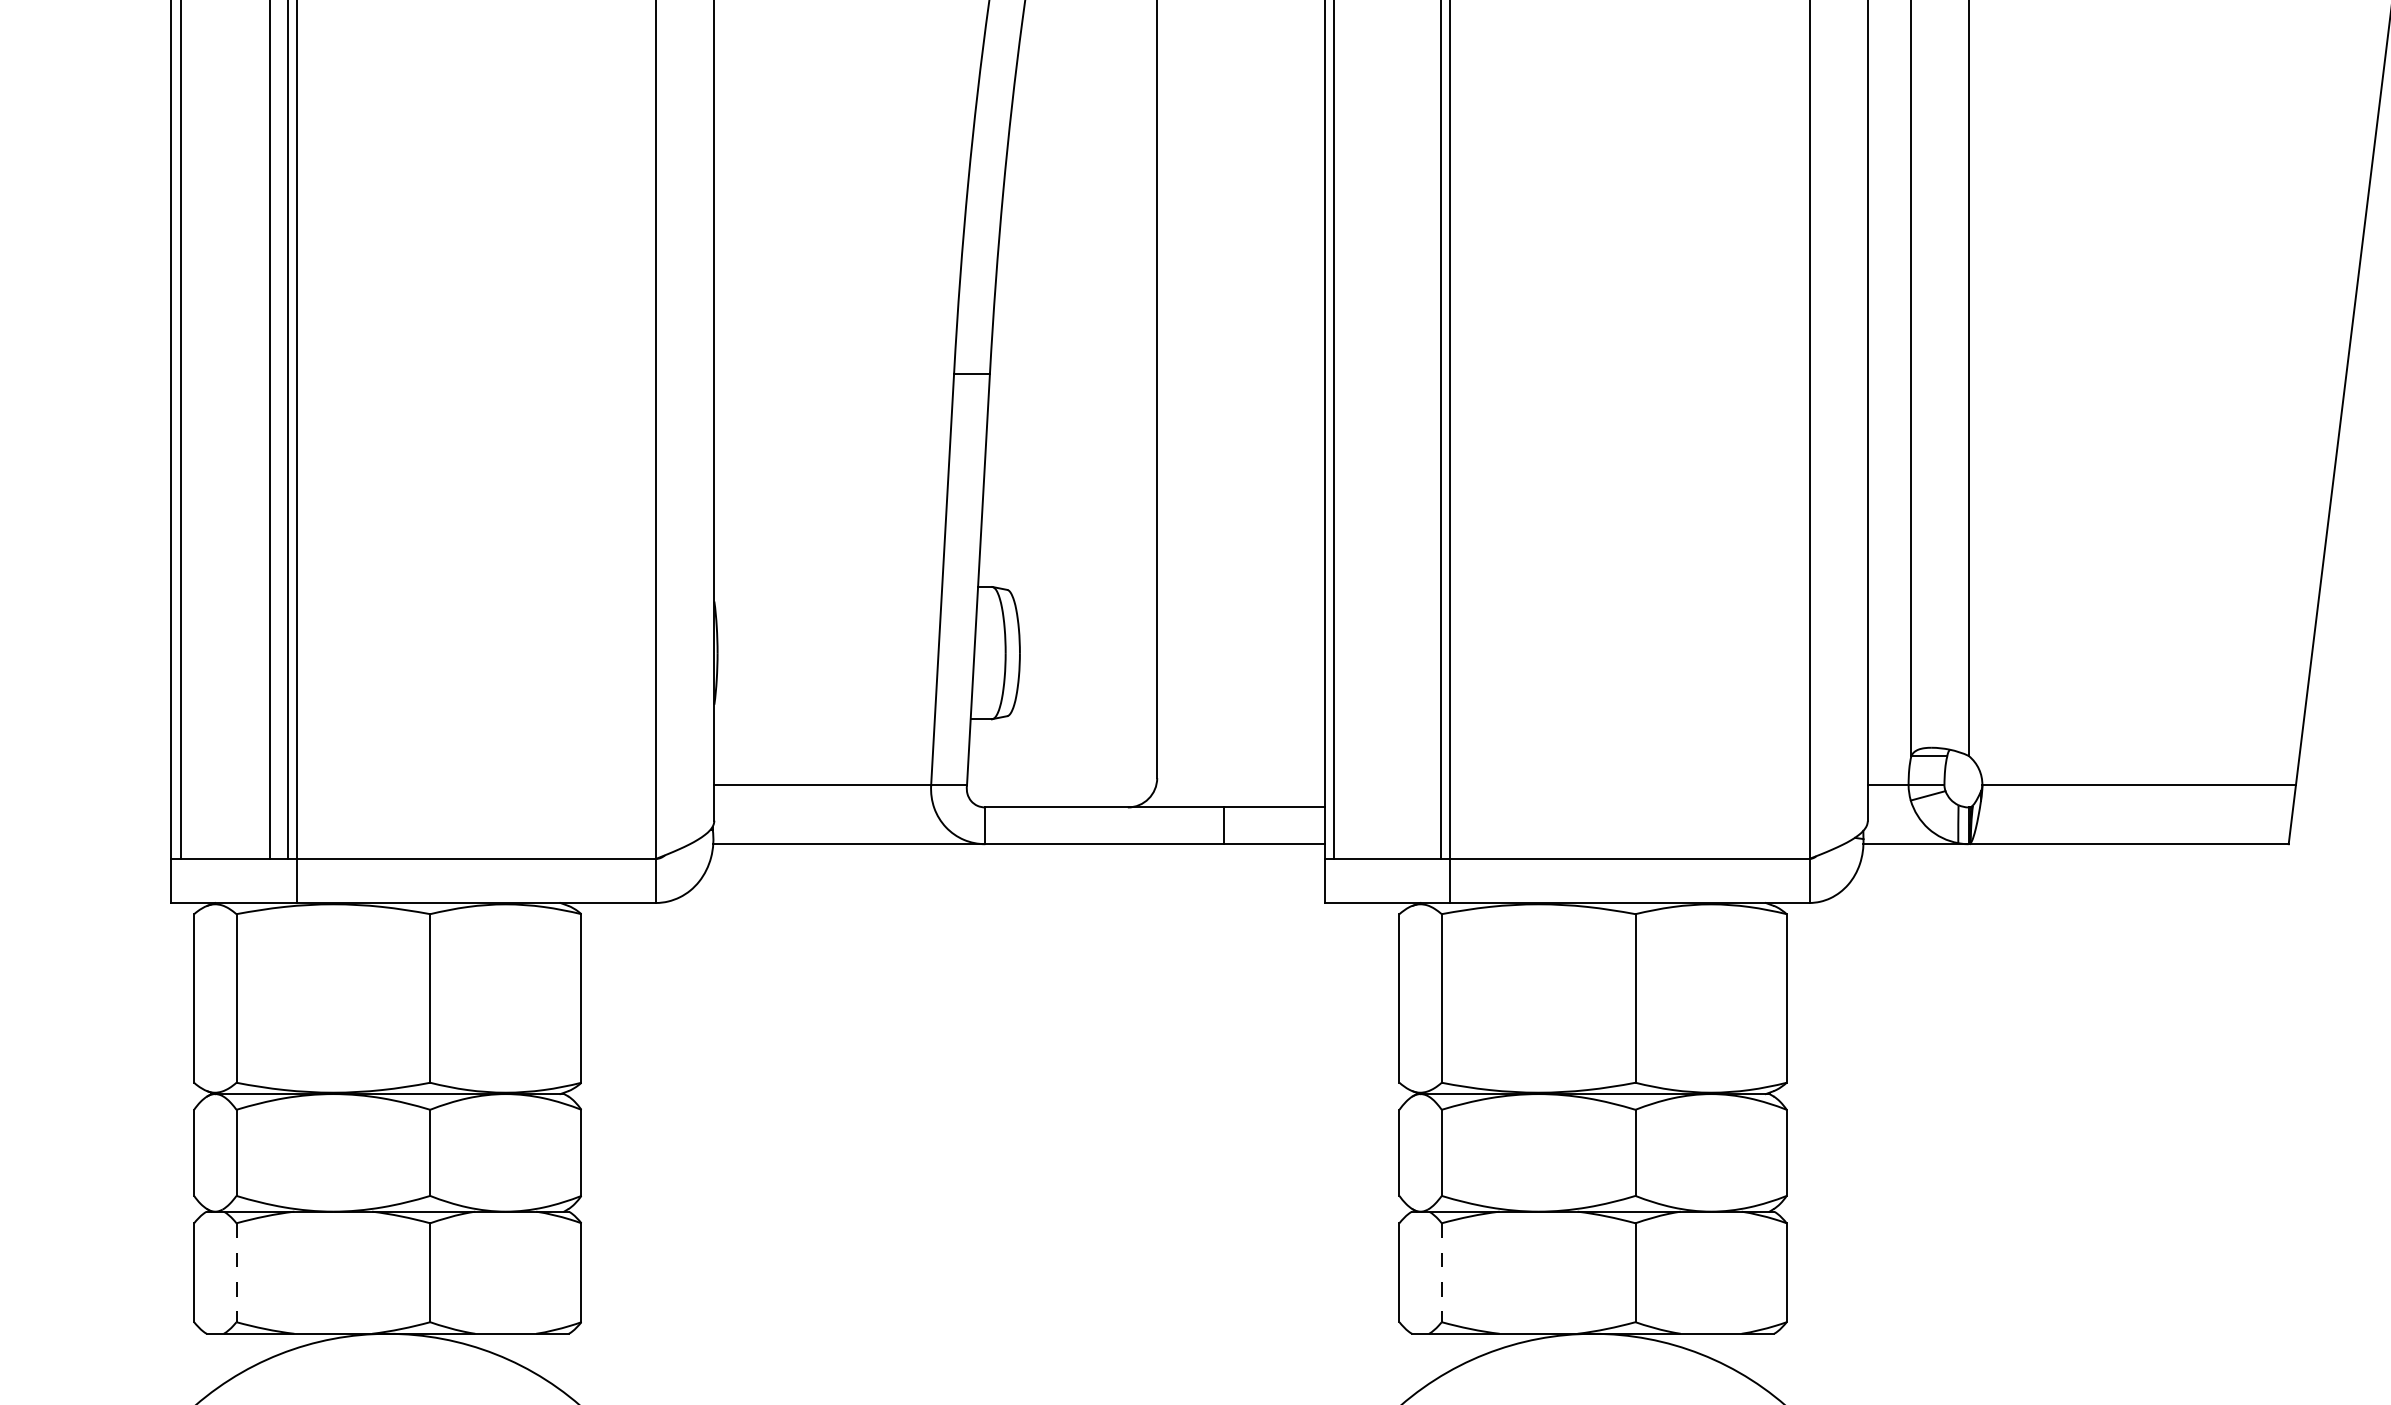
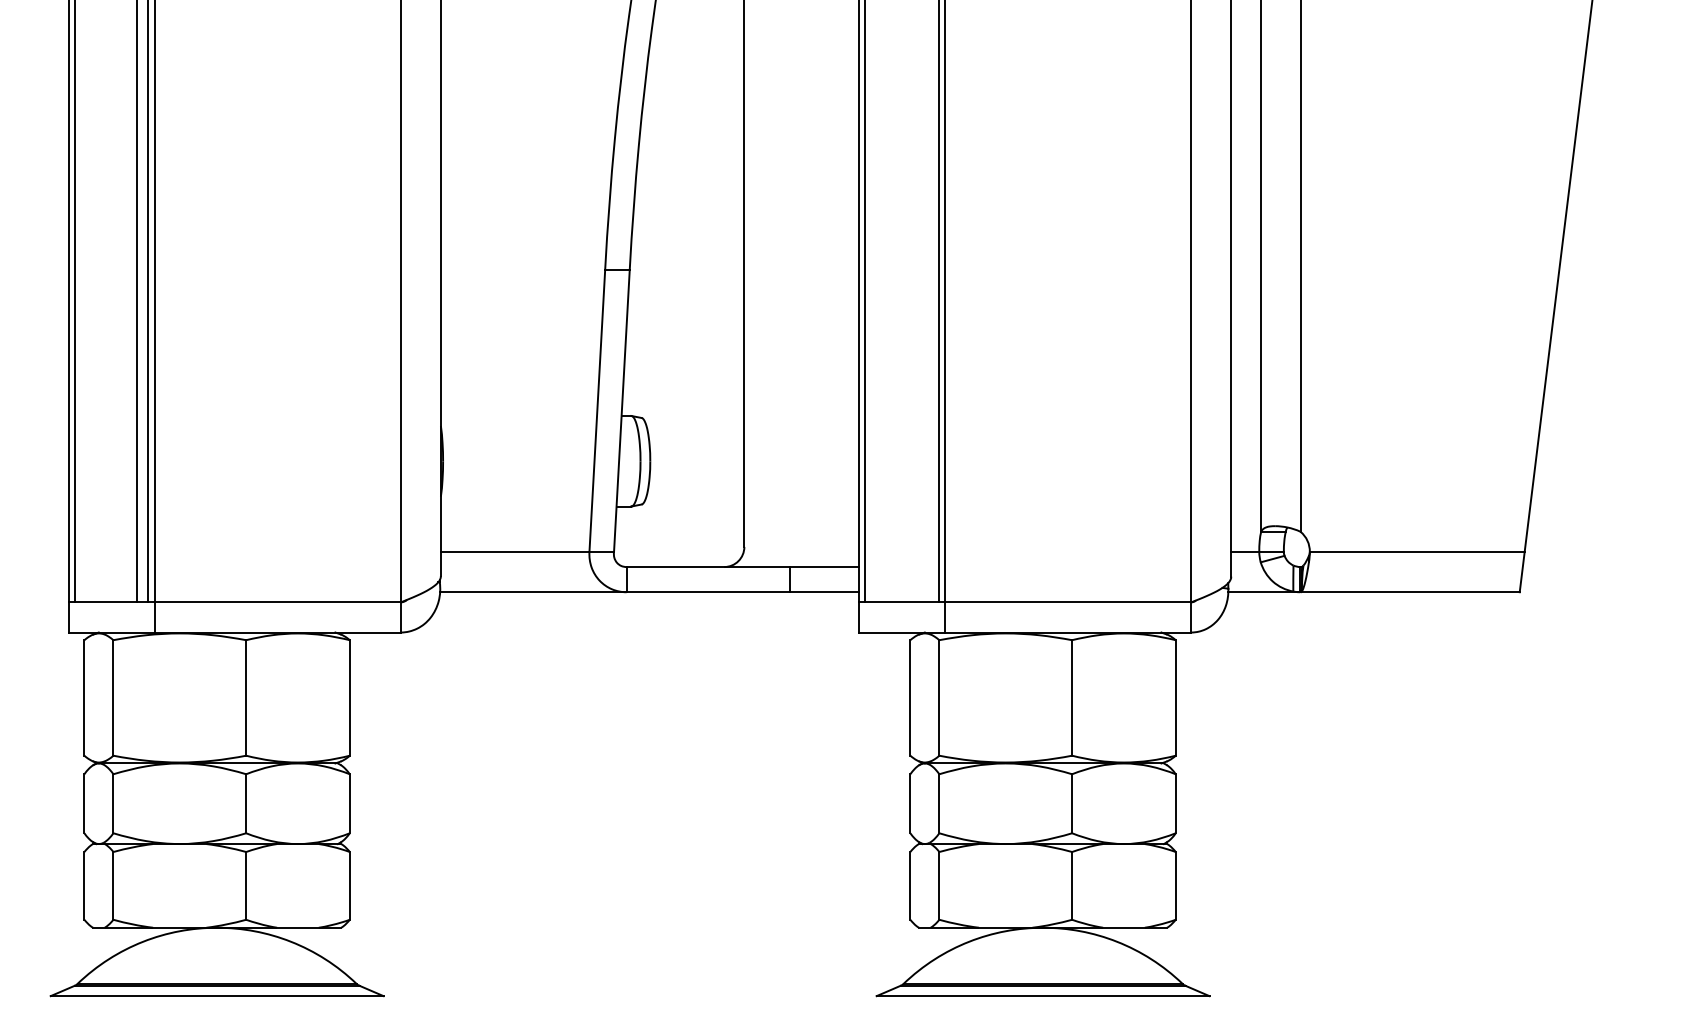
line: (236, 1272) -> (113, 885), dashed -> solid
line: (1441, 1272) -> (939, 885), dashed -> solid

